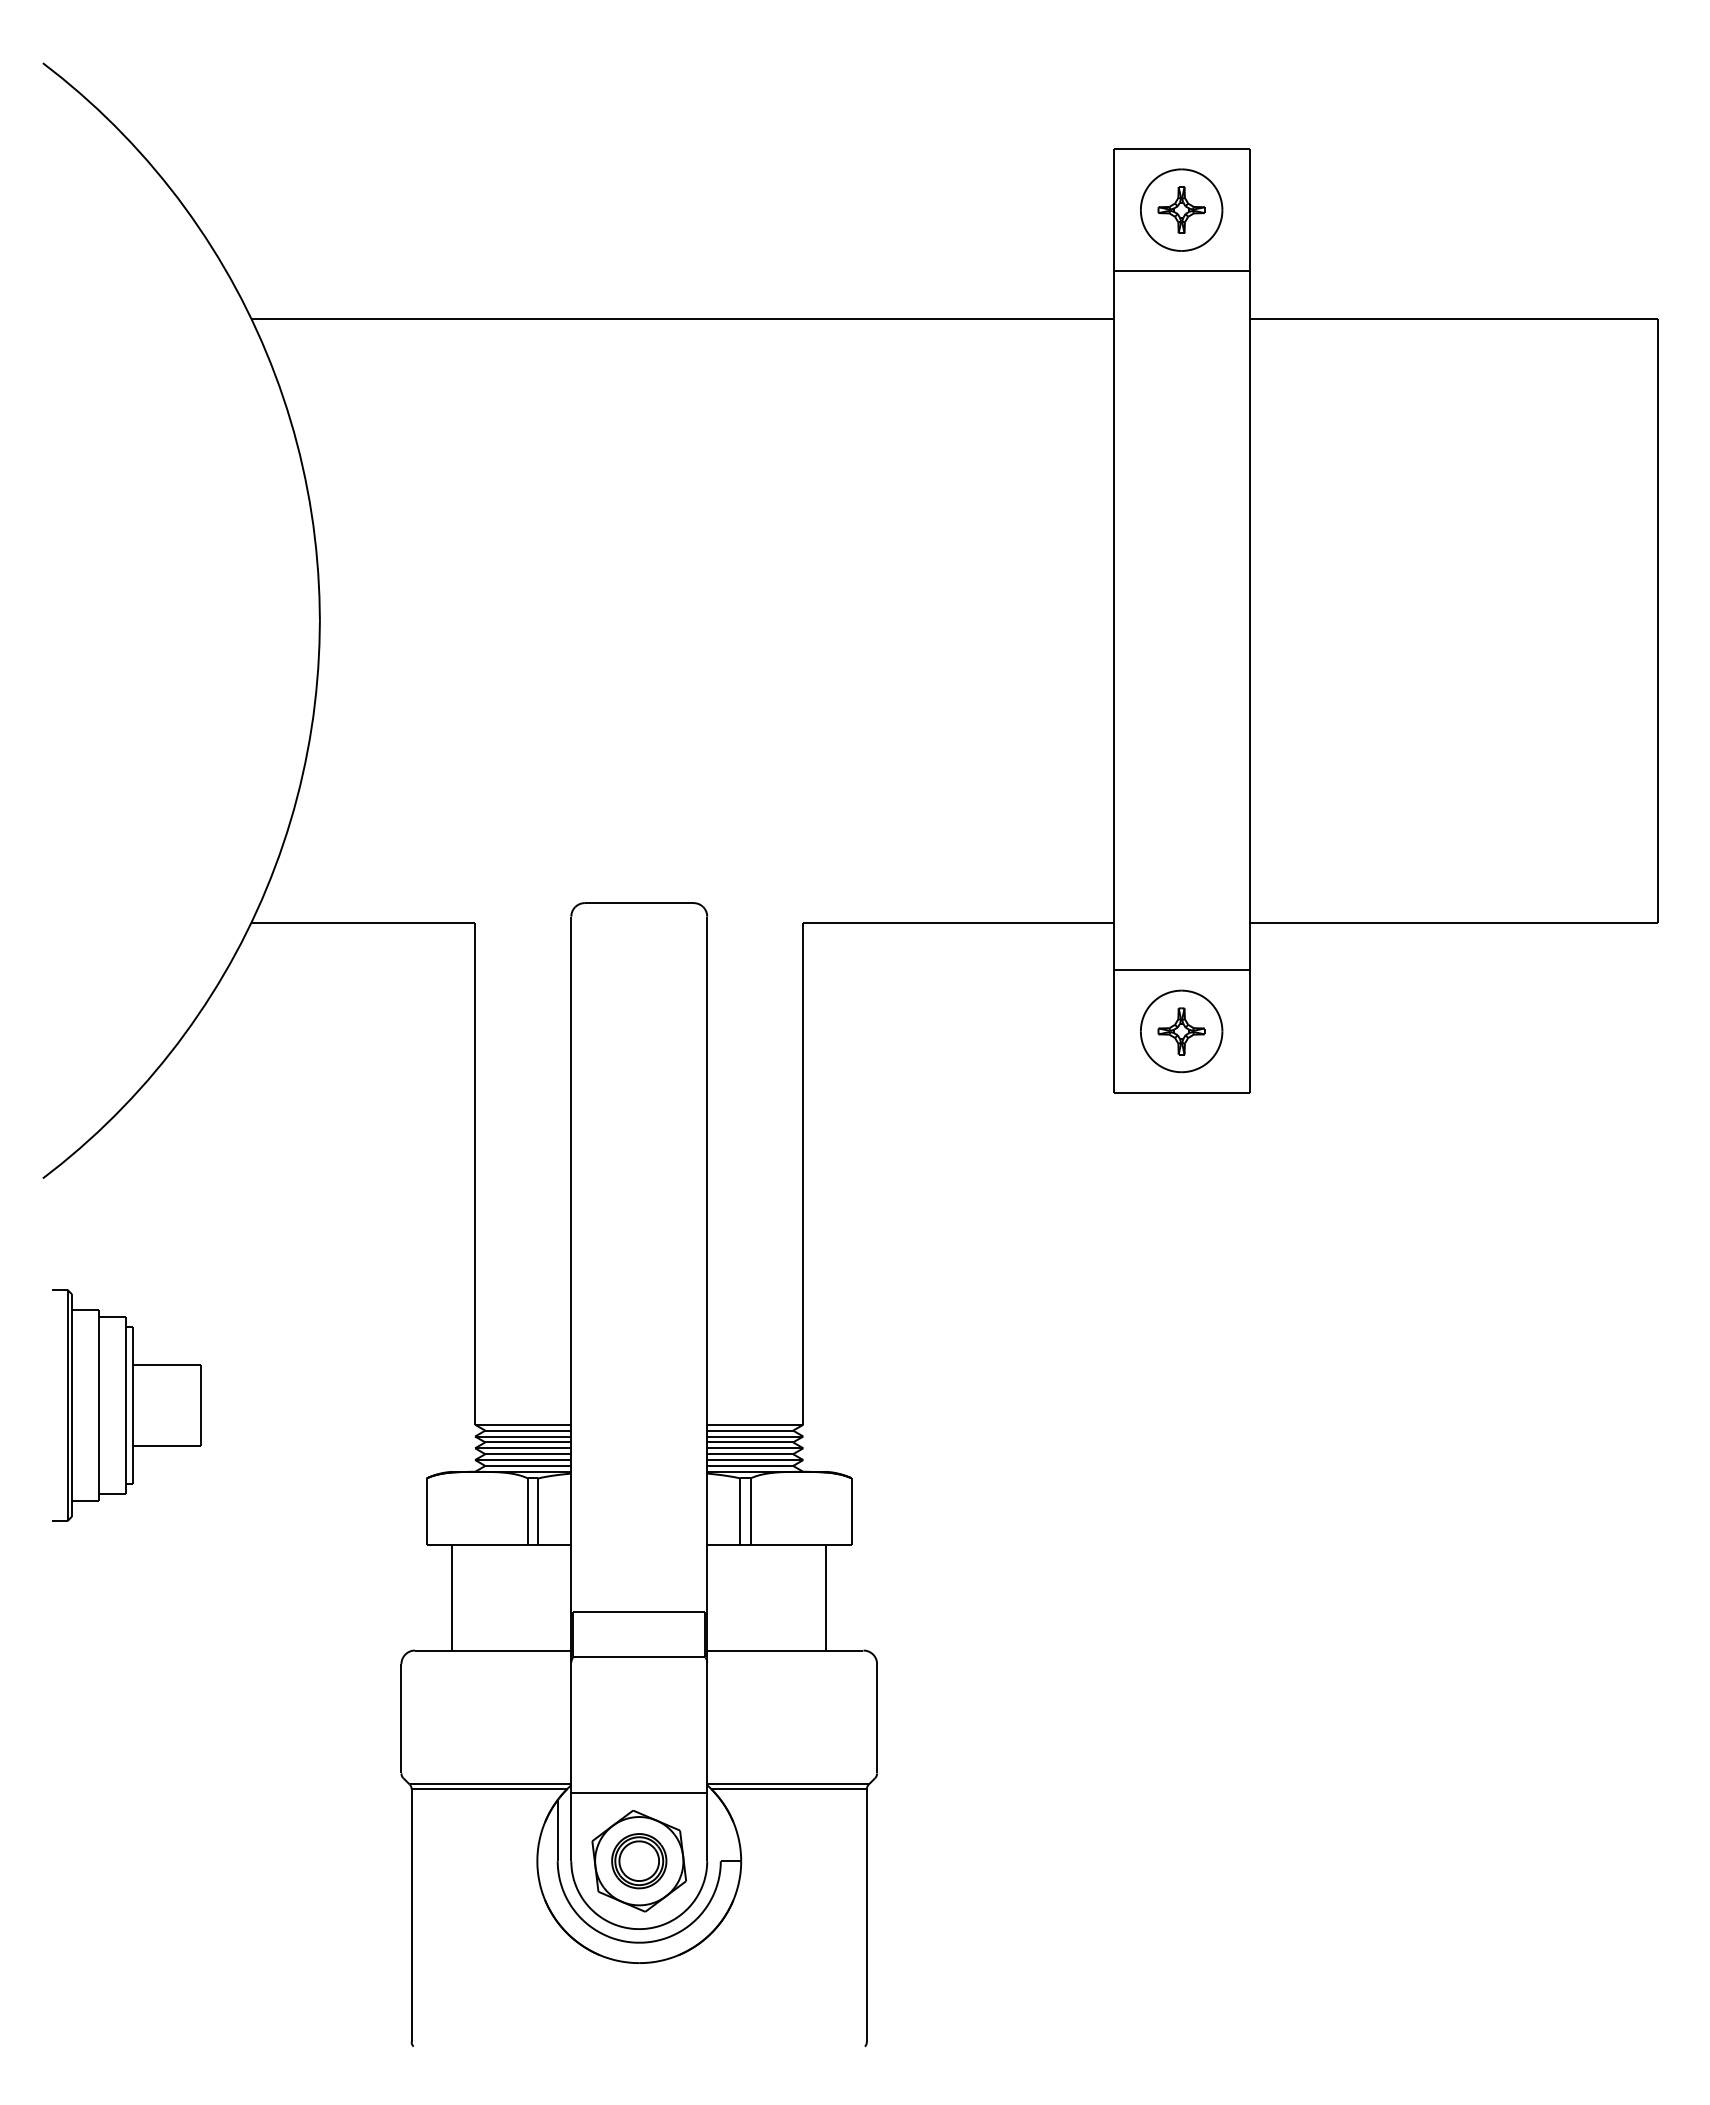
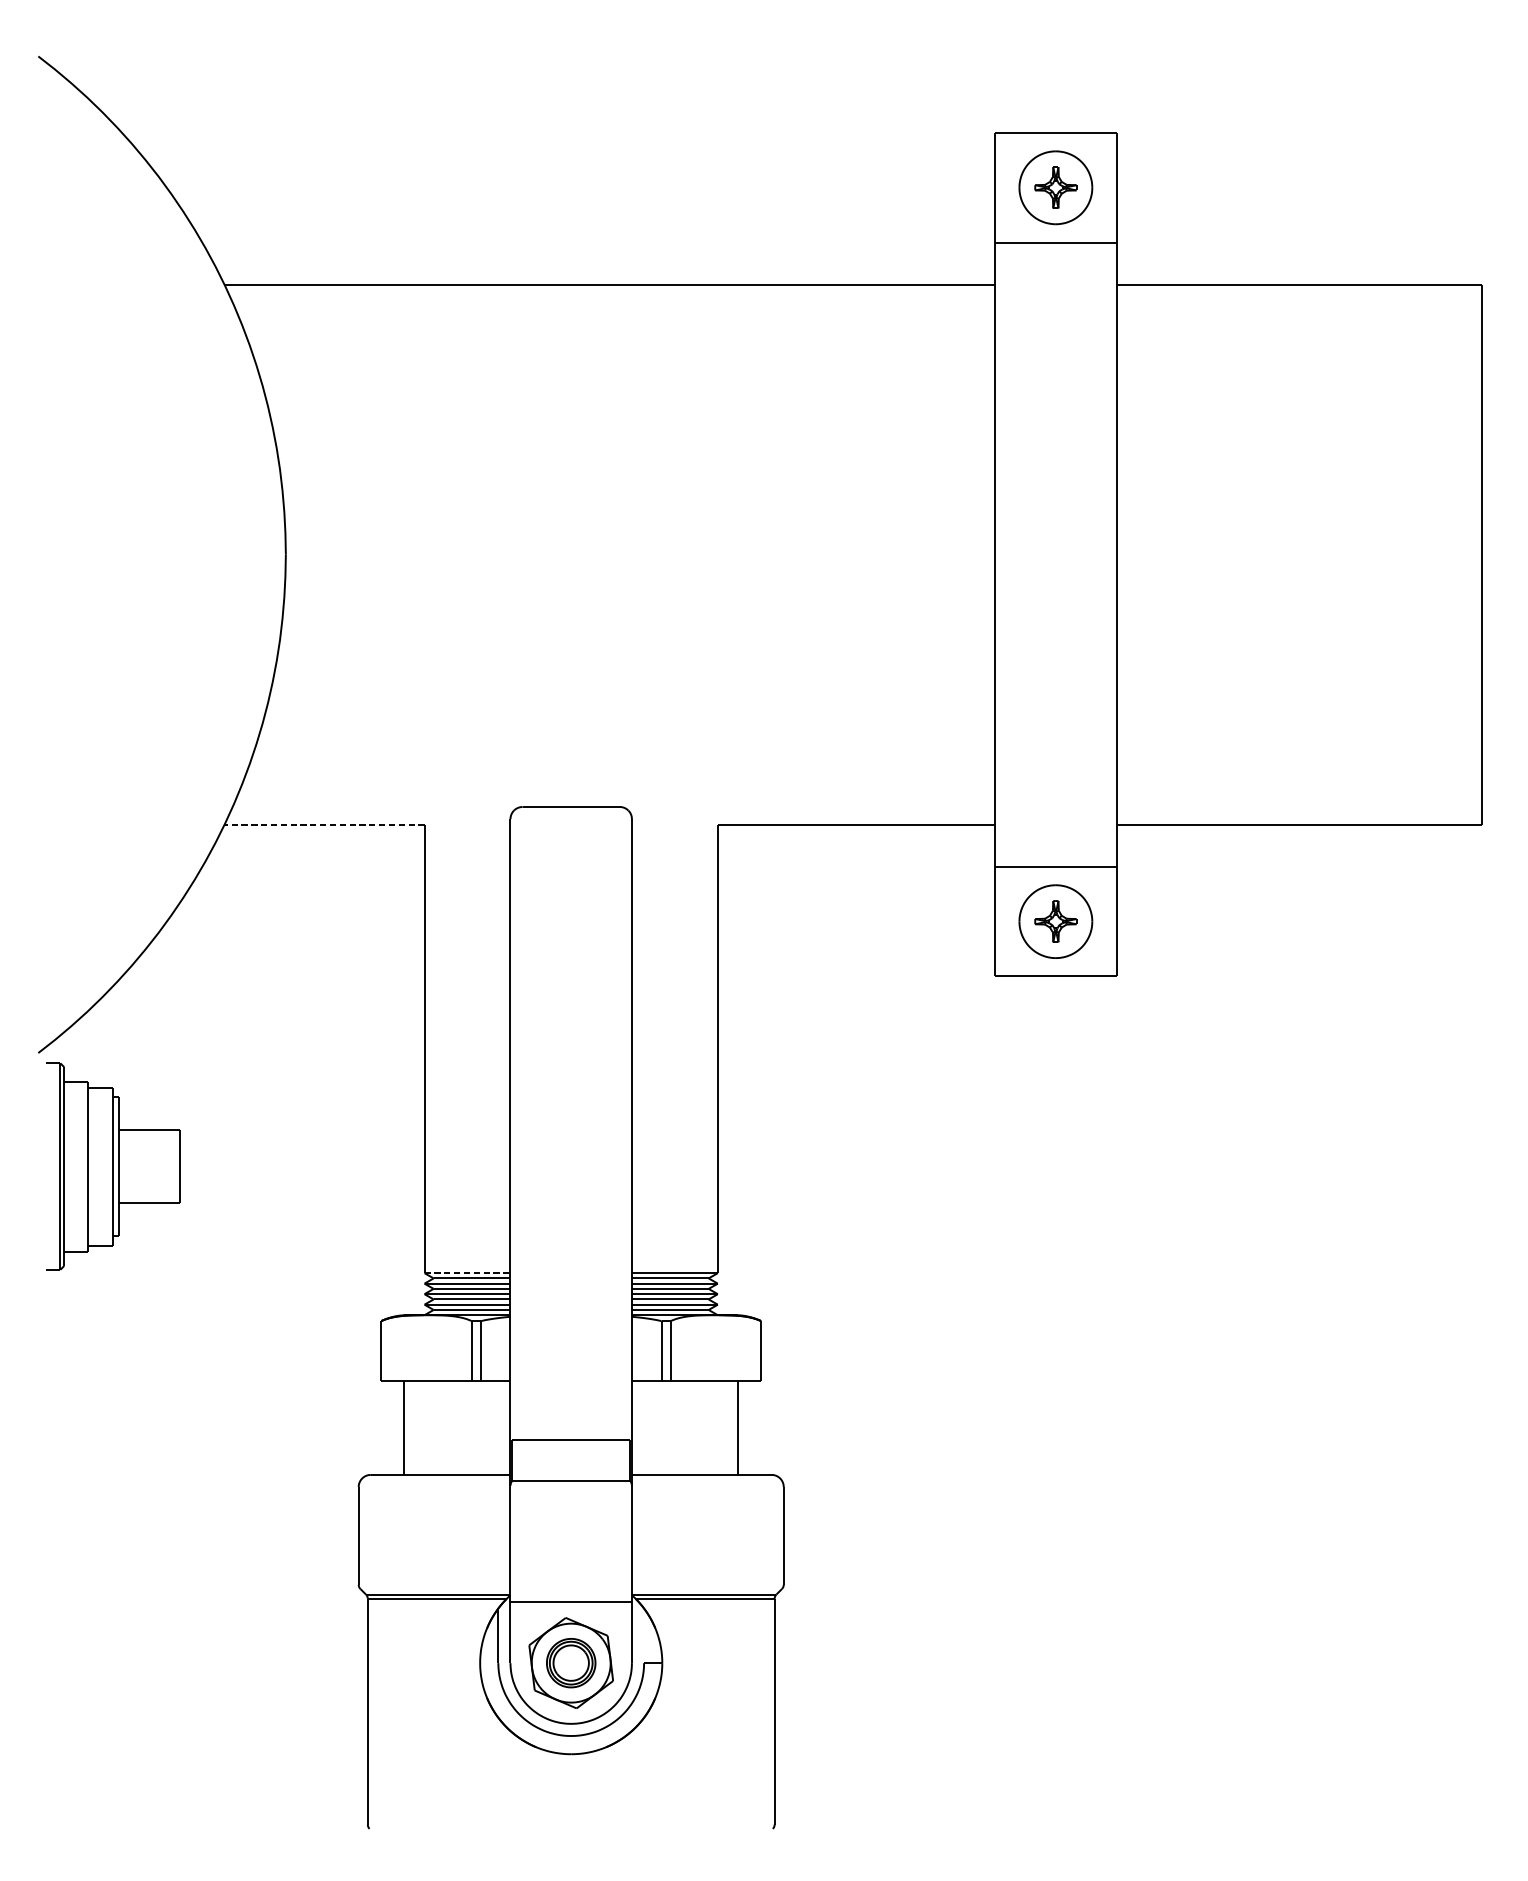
line: (363, 922) -> (324, 824), solid -> dashed
part: (126, 1405) -> (113, 1166), moved
line: (523, 1424) -> (467, 1272), solid -> dashed

